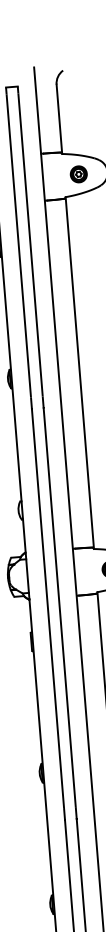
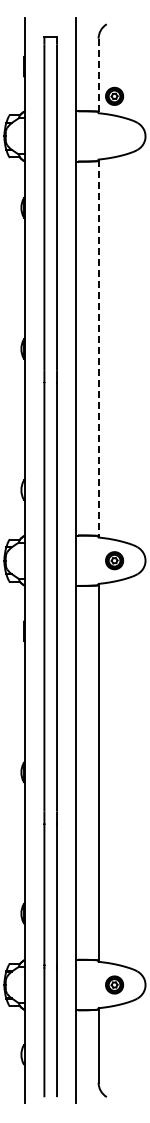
line: (59, 119) -> (98, 76), solid -> dashed
part: (78, 173) -> (114, 95), moved
line: (79, 373) -> (98, 348), solid -> dashed

